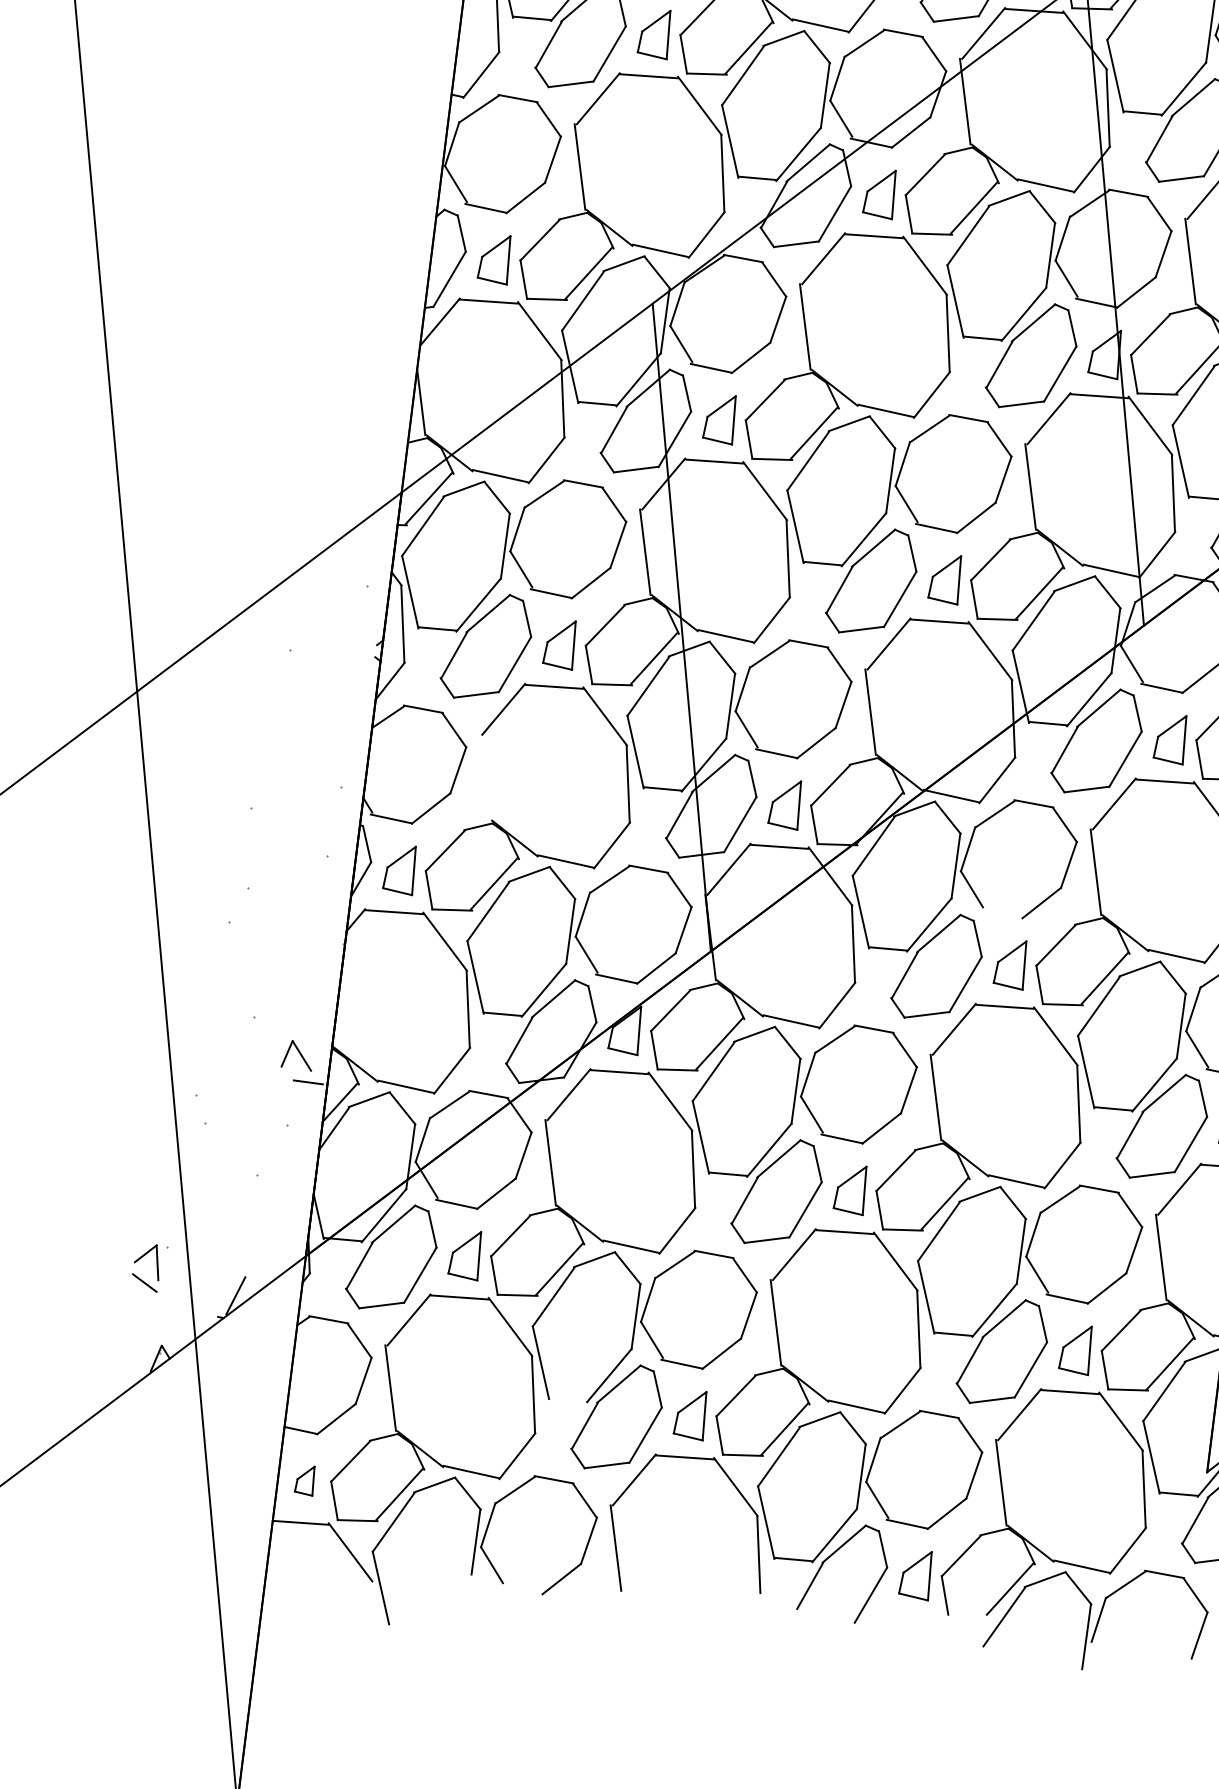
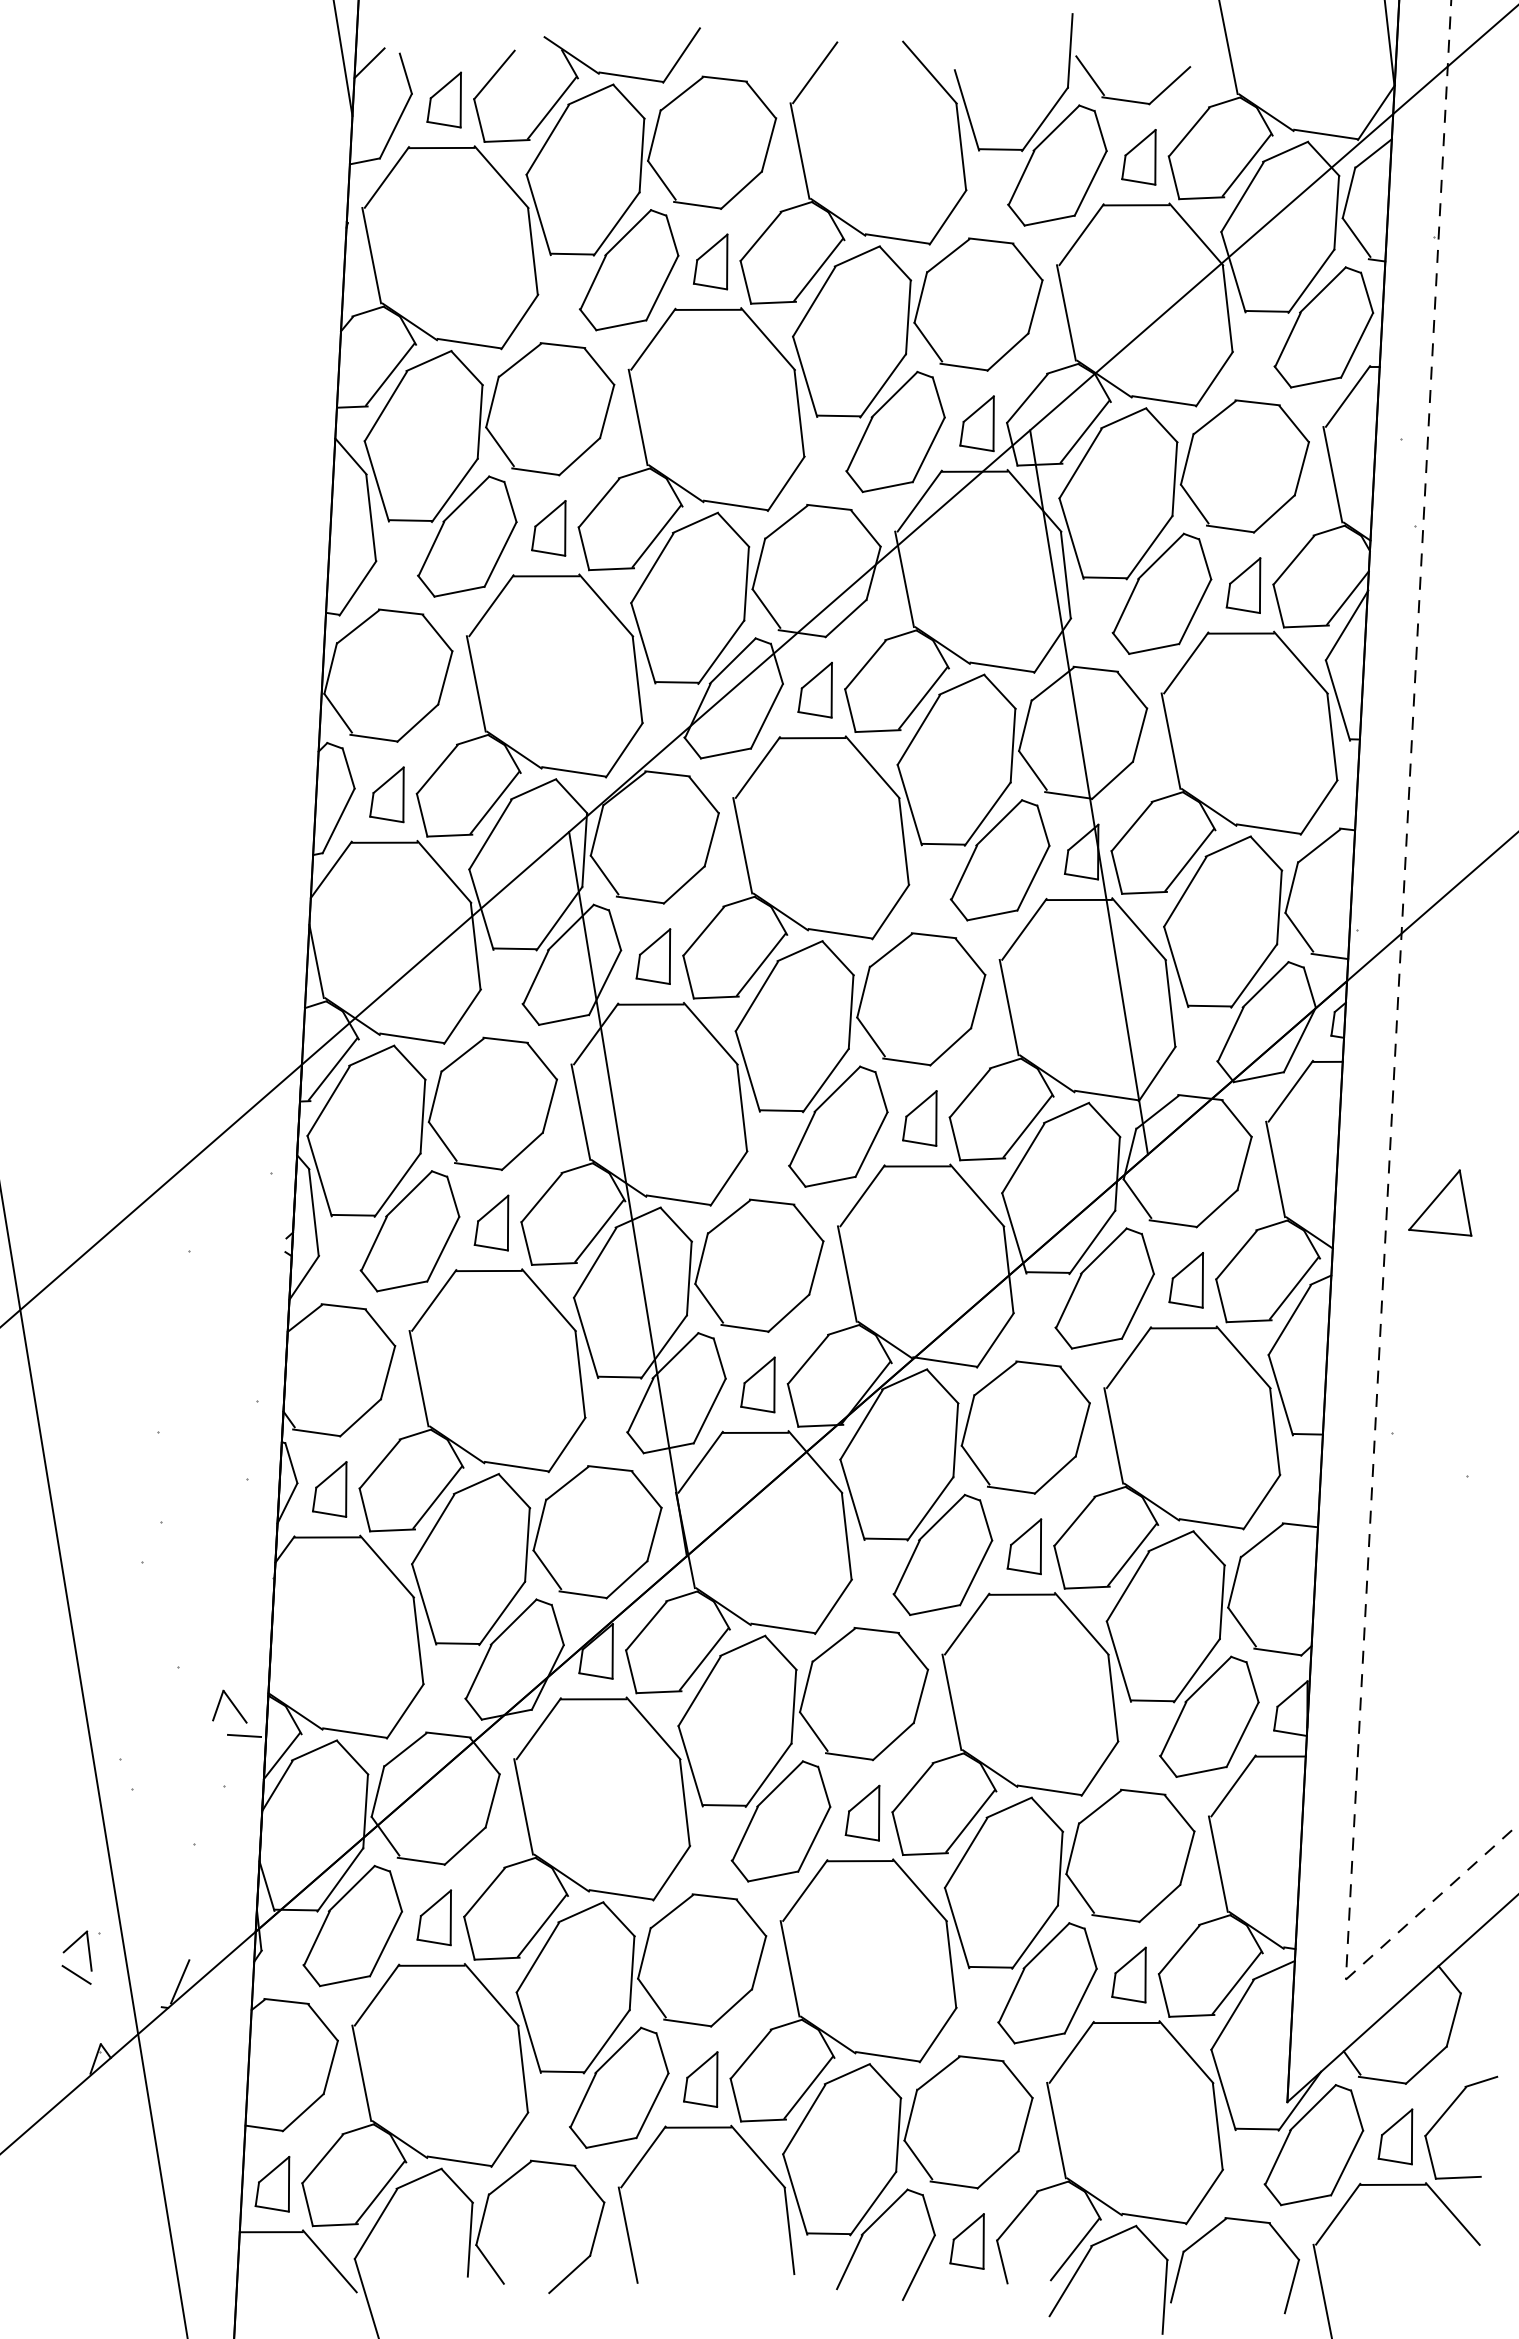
line: (484, 777) -> (418, 1378), added
line: (1001, 913) -> (1010, 1489), added
line: (568, 1399) -> (562, 2071), added
part: (304, 1480) -> (272, 2184), size x1.67

